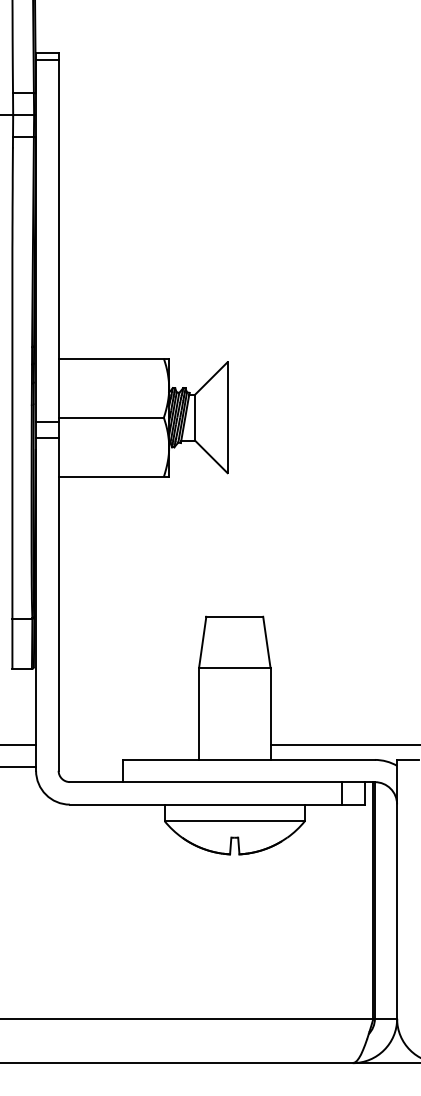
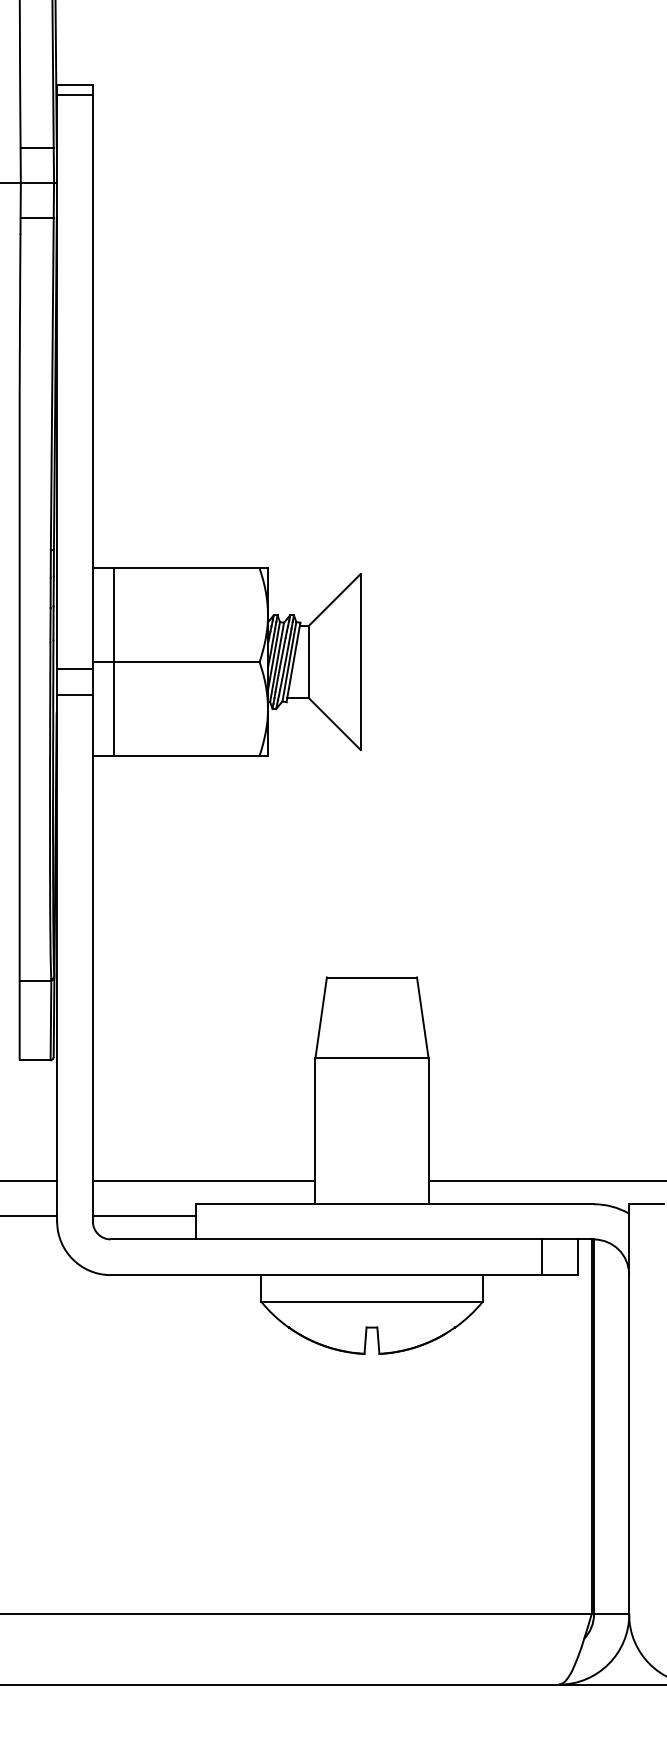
line: (71, 417) -> (113, 661), added
line: (128, 745) -> (203, 1181), added
line: (90, 767) -> (143, 1216), added

